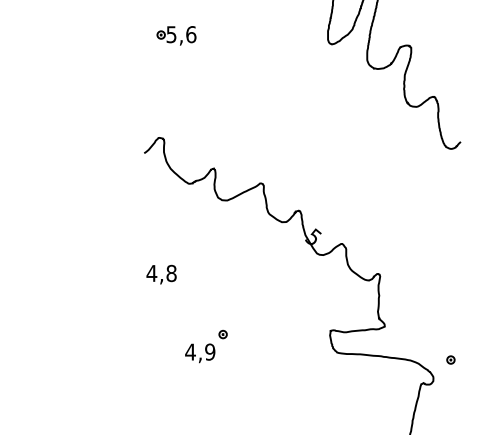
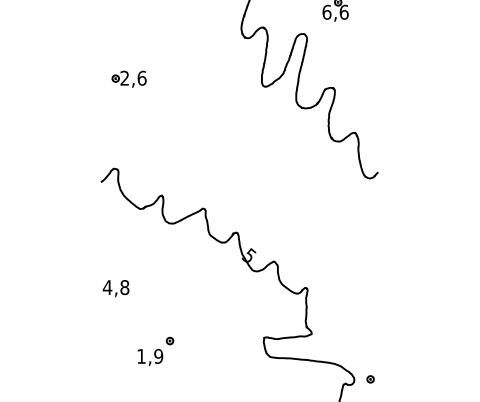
text: (171, 33) -> (124, 77), 5,6 -> 2,6
text: (190, 352) -> (141, 356), 4,9 -> 1,9
part: (450, 360) -> (370, 379), moved

